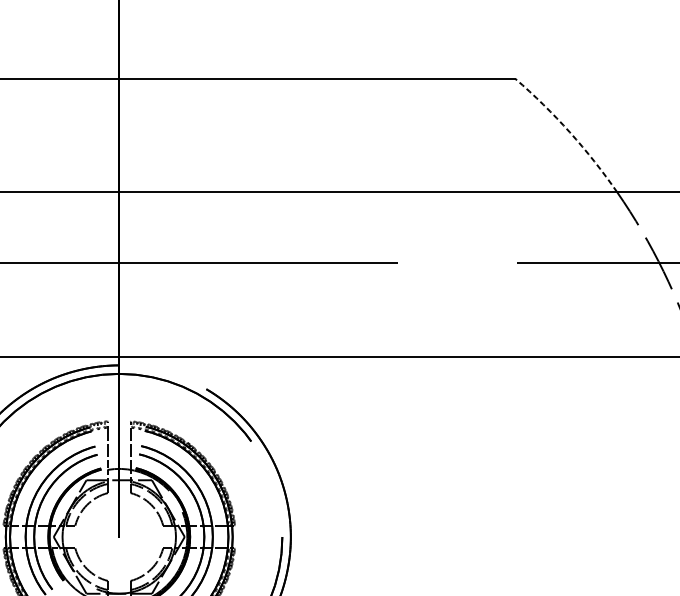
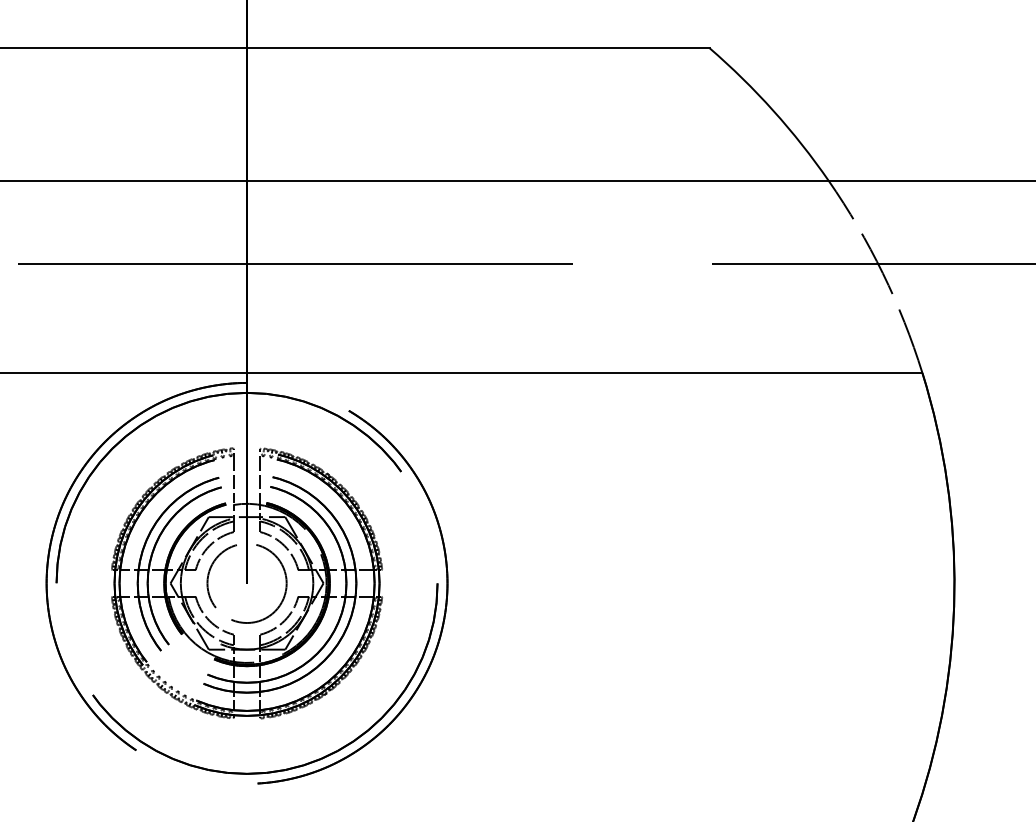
arc: (569, 132) -> (773, 110), dashed -> solid
circle: (118, 537) -> (246, 583), added

